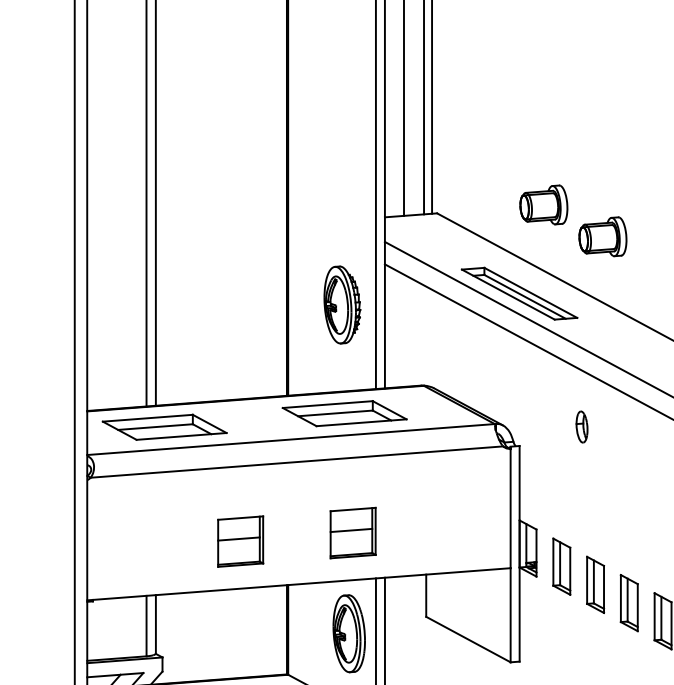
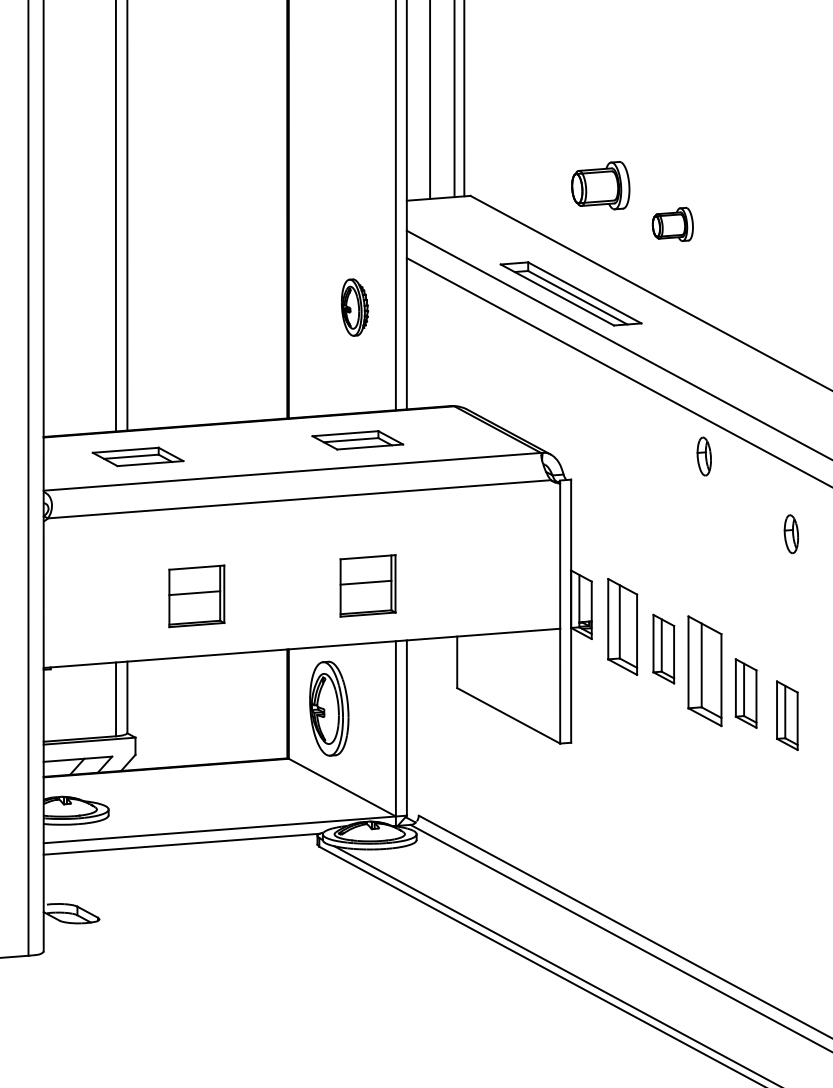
part: (602, 236) -> (672, 224), size x0.7
part: (342, 304) -> (354, 307), size x0.6
part: (344, 413) -> (357, 440), size x0.6
part: (164, 426) -> (137, 456), size x0.6
part: (581, 426) -> (703, 456), moved
part: (240, 541) -> (196, 596), moved
part: (561, 566) -> (622, 626), size x1.4
part: (628, 603) -> (704, 671), size x1.6
part: (349, 633) -> (329, 708), moved

